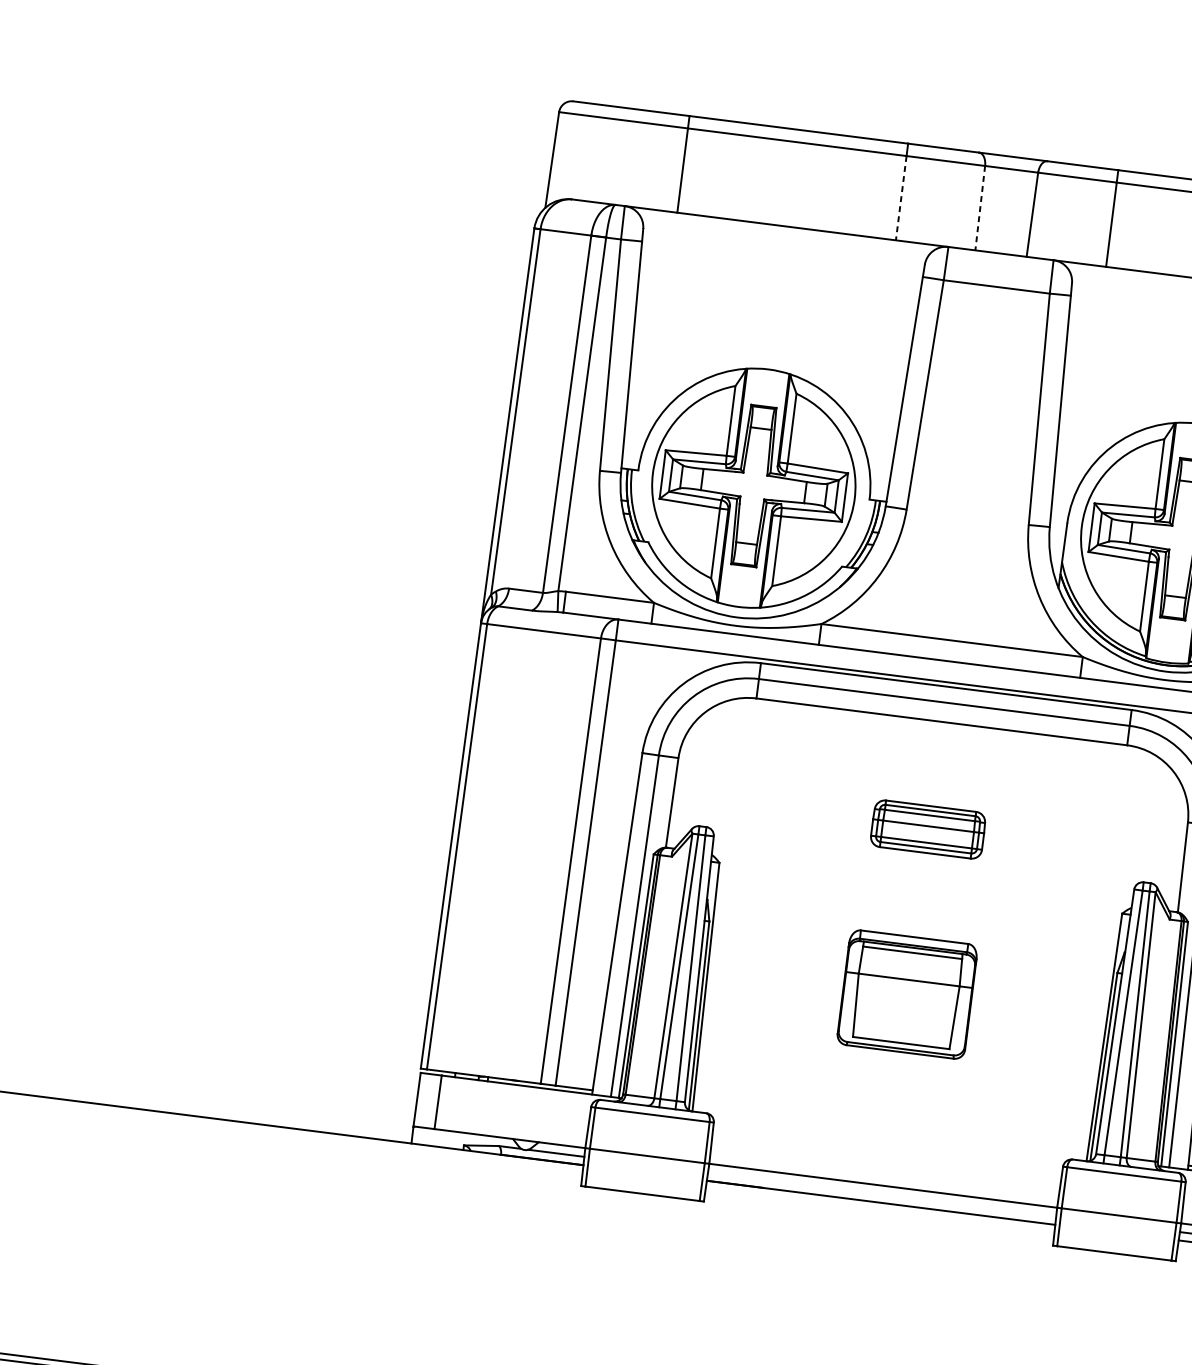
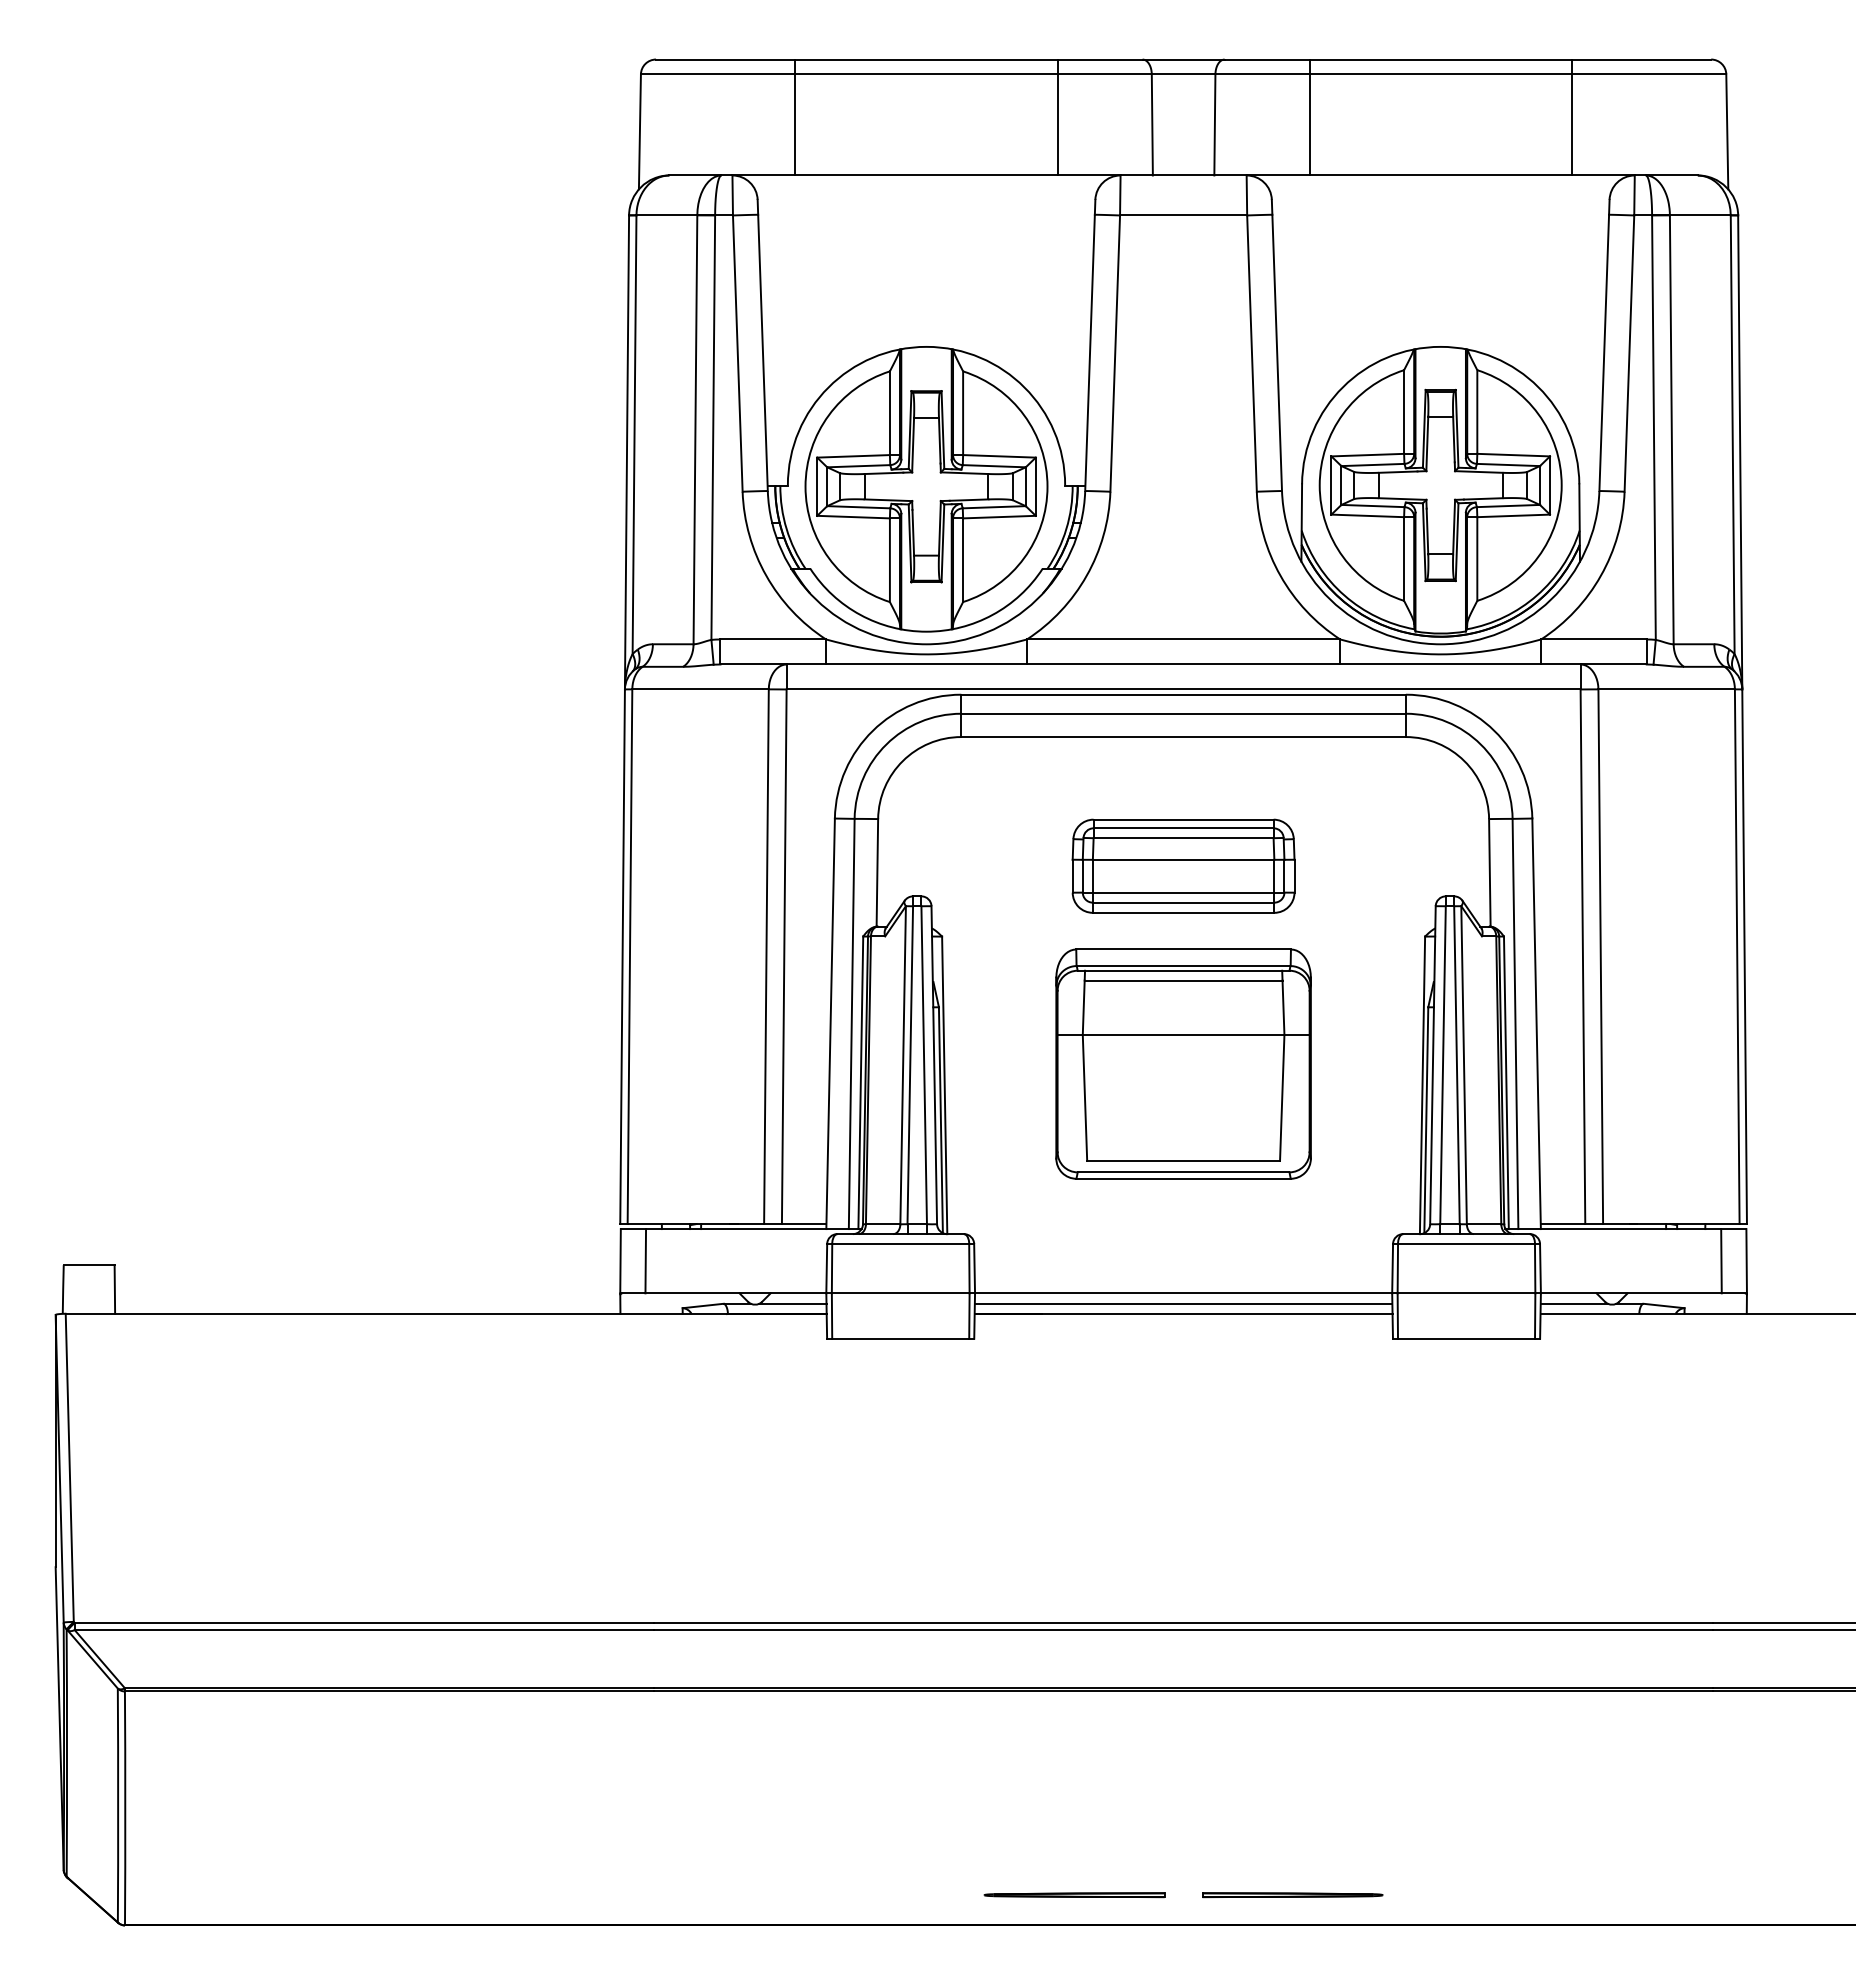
line: (901, 197) -> (1057, 124), dashed -> solid
line: (980, 207) -> (1152, 124), dashed -> solid
part: (928, 828) -> (1183, 865), size x1.67
part: (907, 994) -> (1183, 1063), size x1.67
line: (882, 1194) -> (1183, 1303), added

